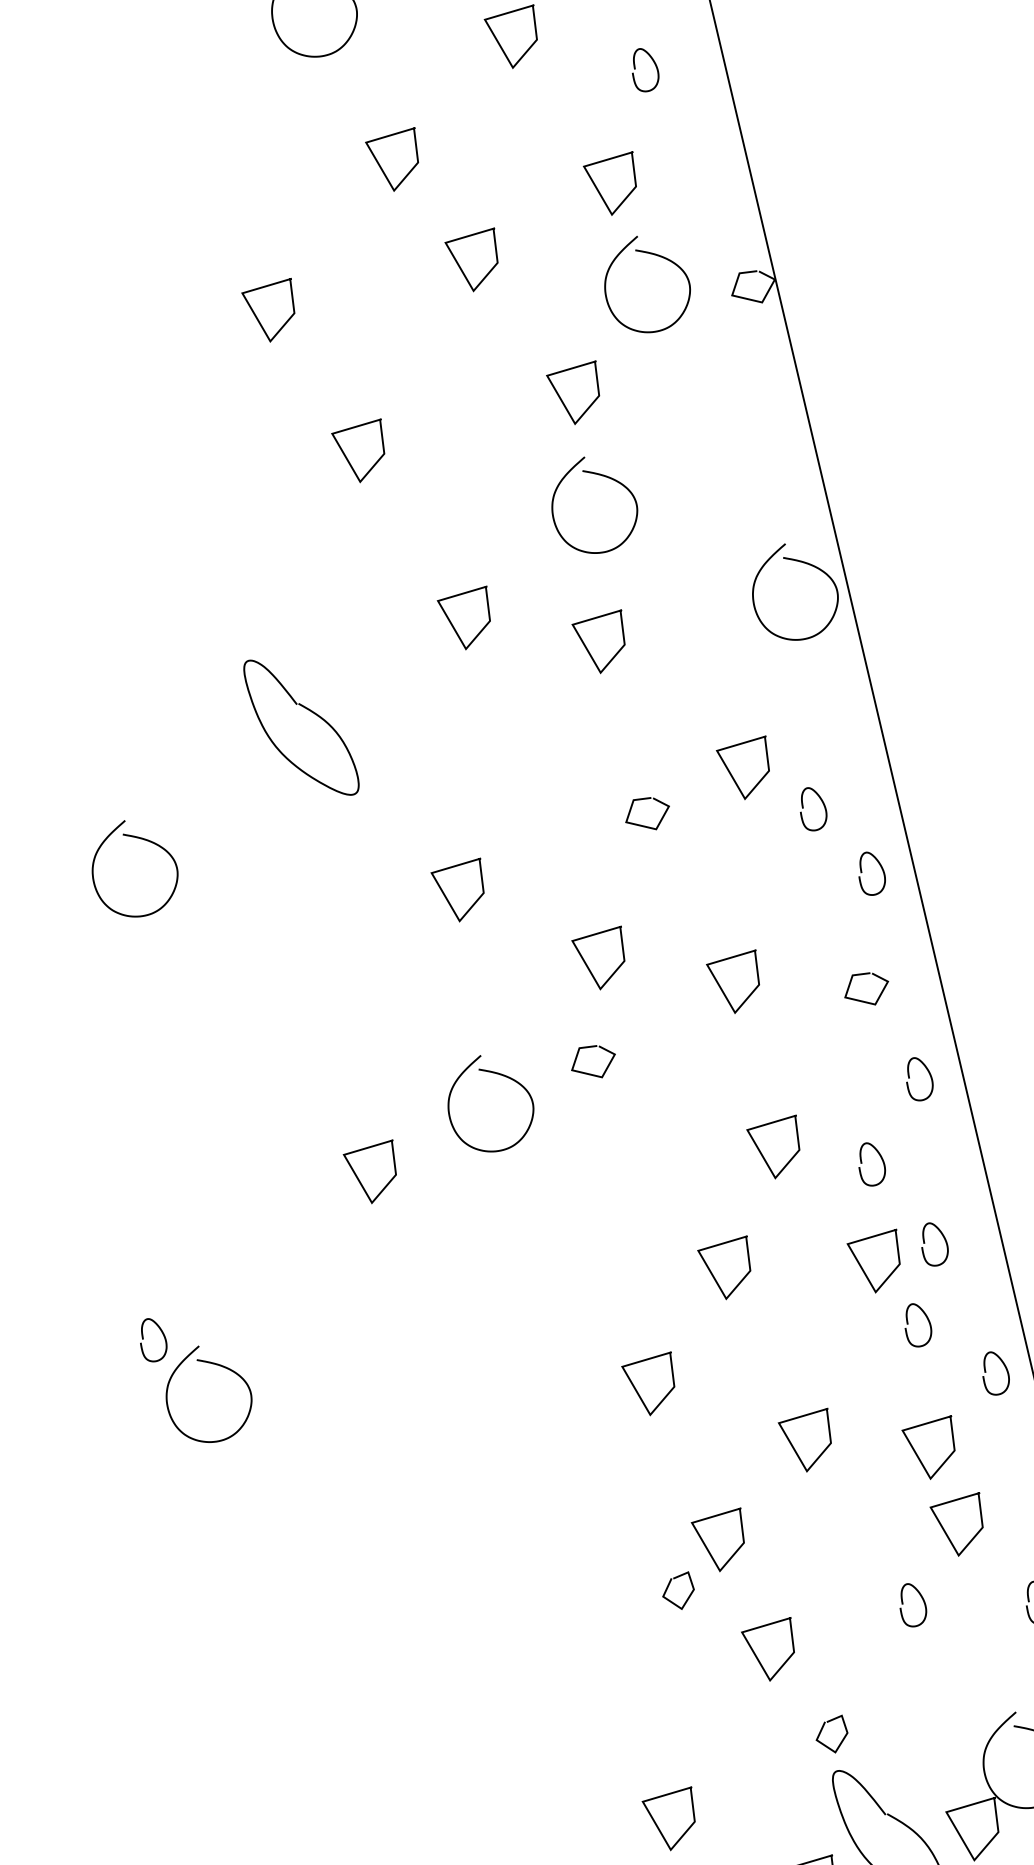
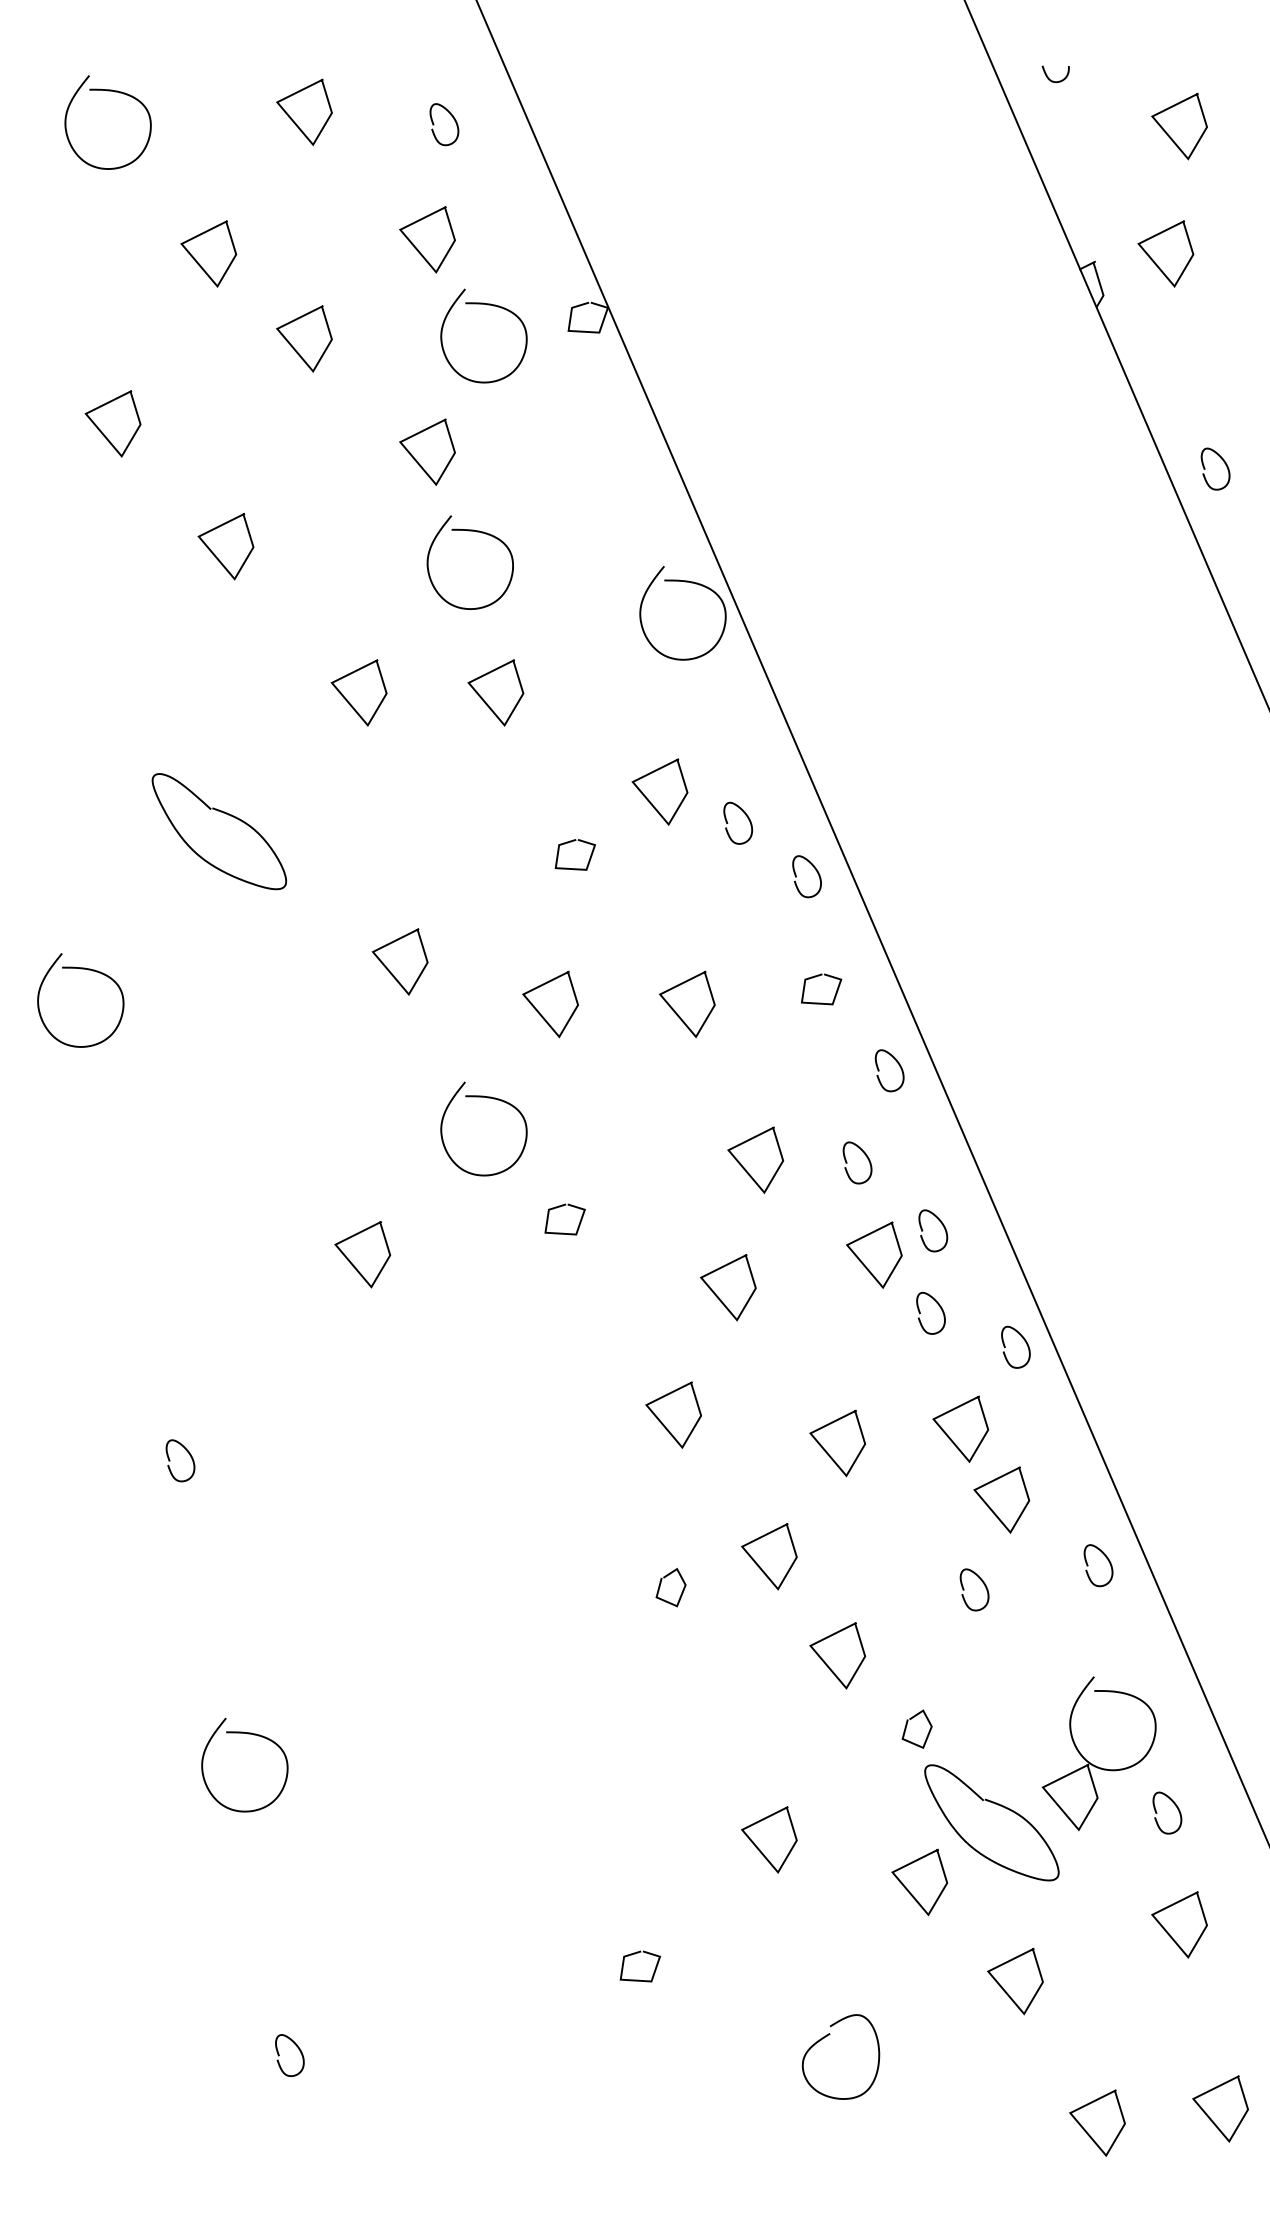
curve: (591, 1047) -> (560, 1207), moved
curve: (500, 1075) -> (487, 1098), moved
curve: (217, 1365) -> (247, 1734), moved
curve: (670, 1583) -> (661, 1583), moved

